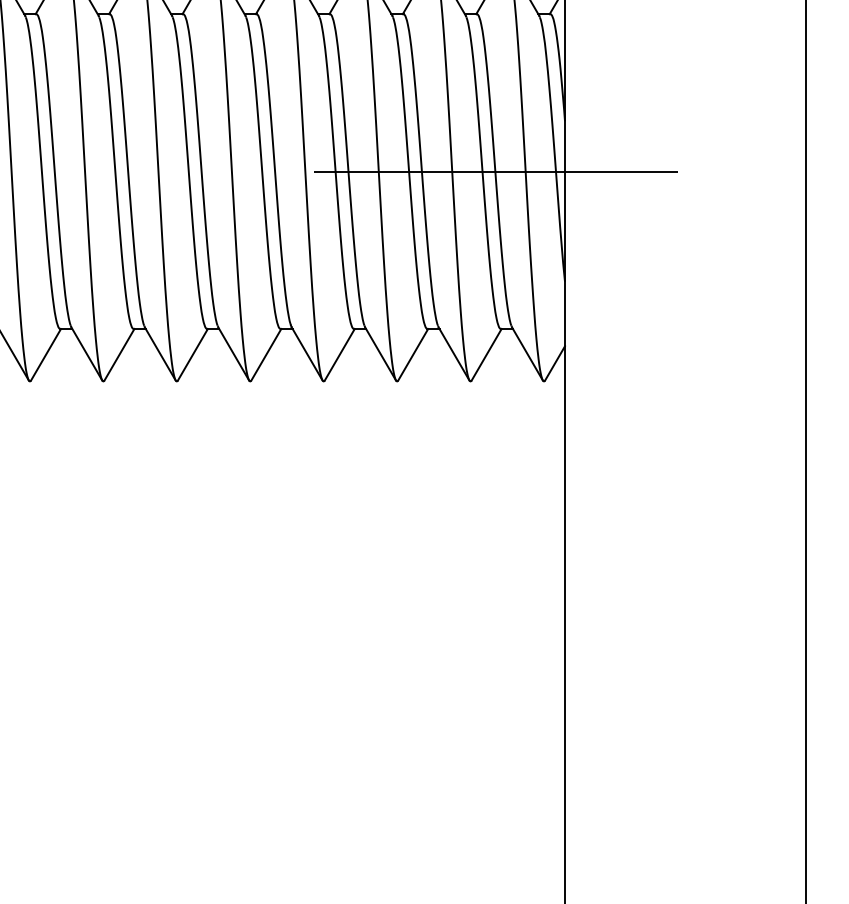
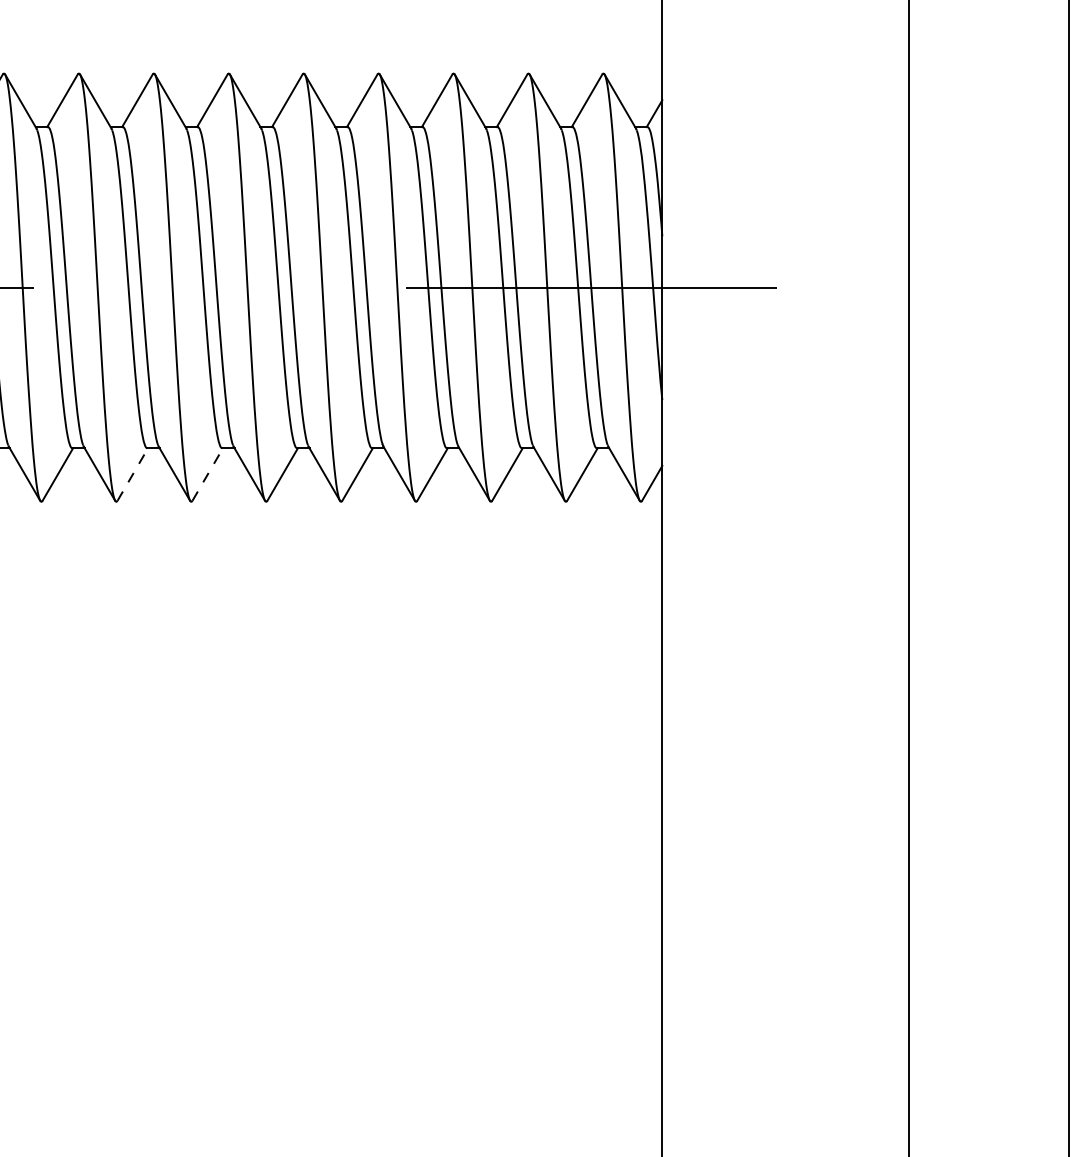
line: (46, 354) -> (133, 474), solid -> dashed
line: (120, 354) -> (208, 474), solid -> dashed

